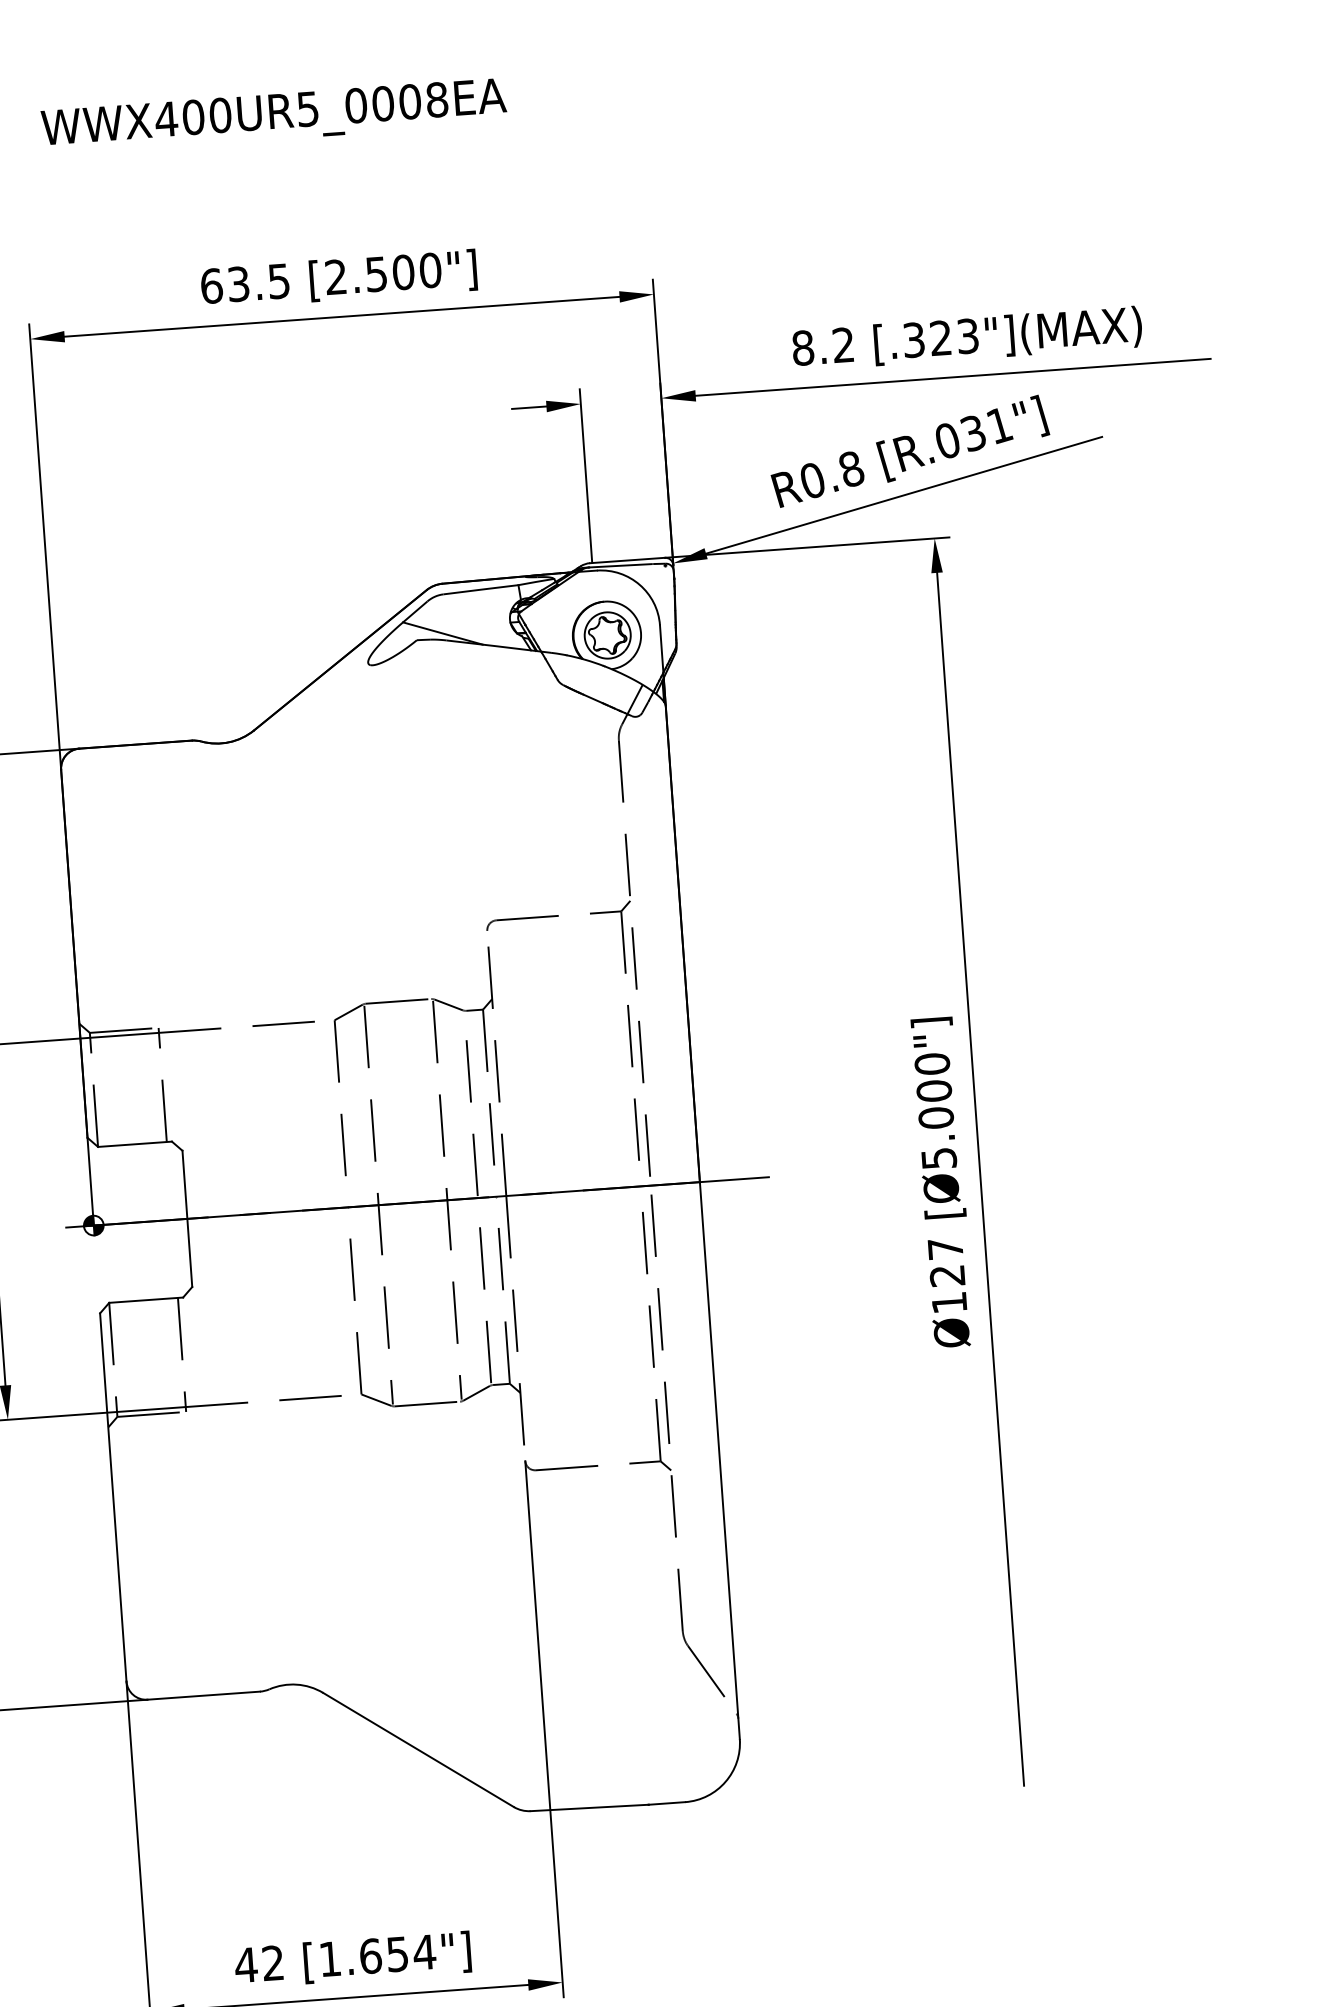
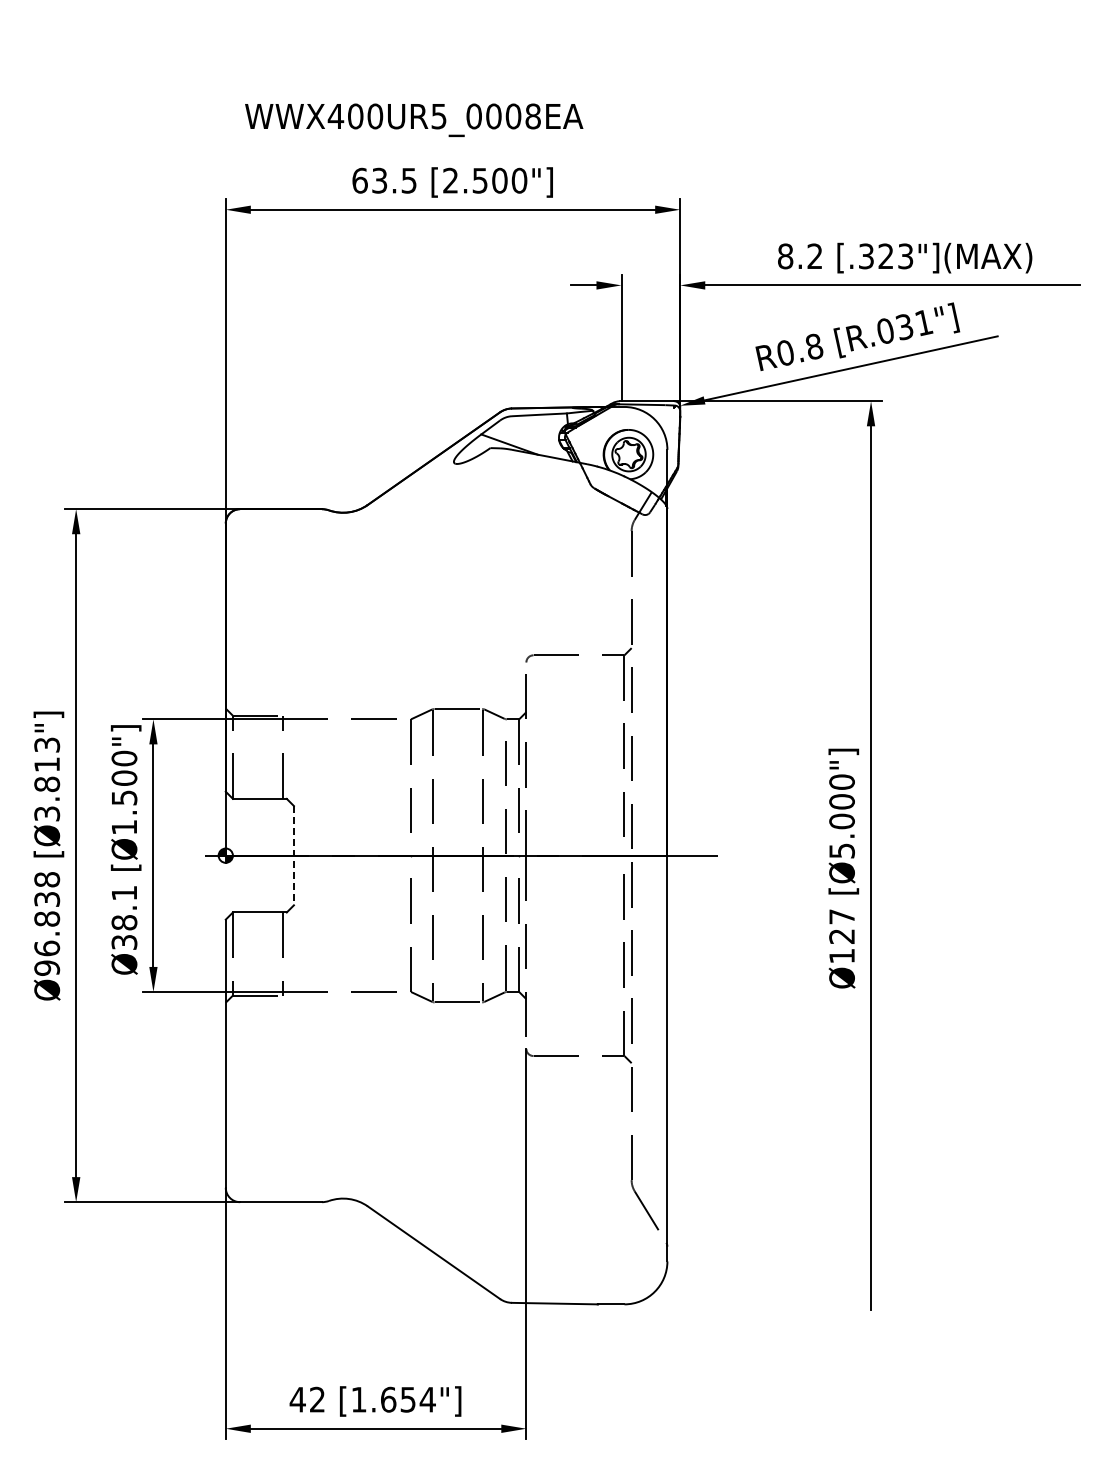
text: (274, 115) -> (414, 119), moved
line: (186, 1218) -> (293, 855), solid -> dashed

